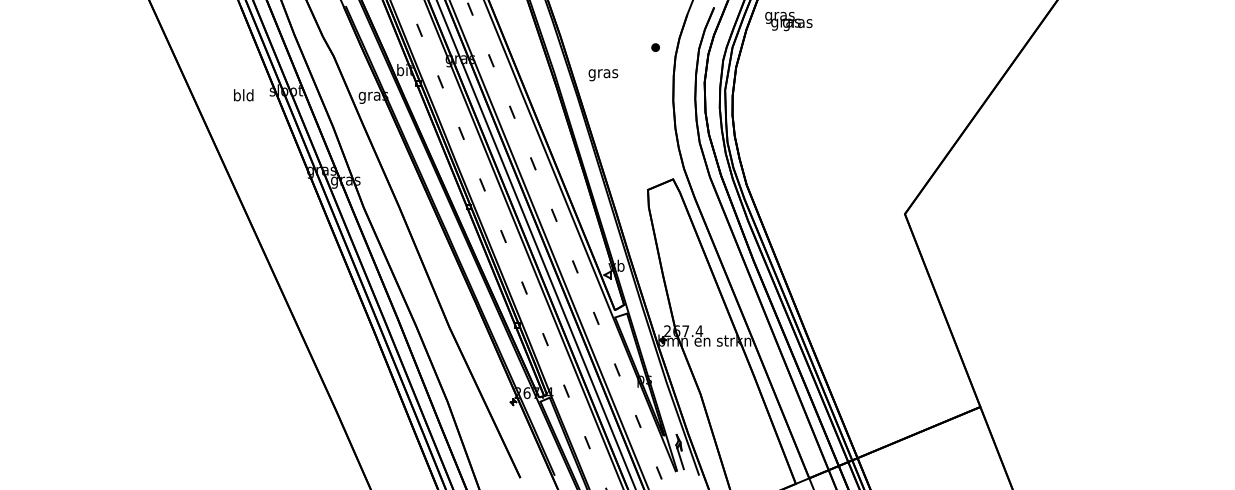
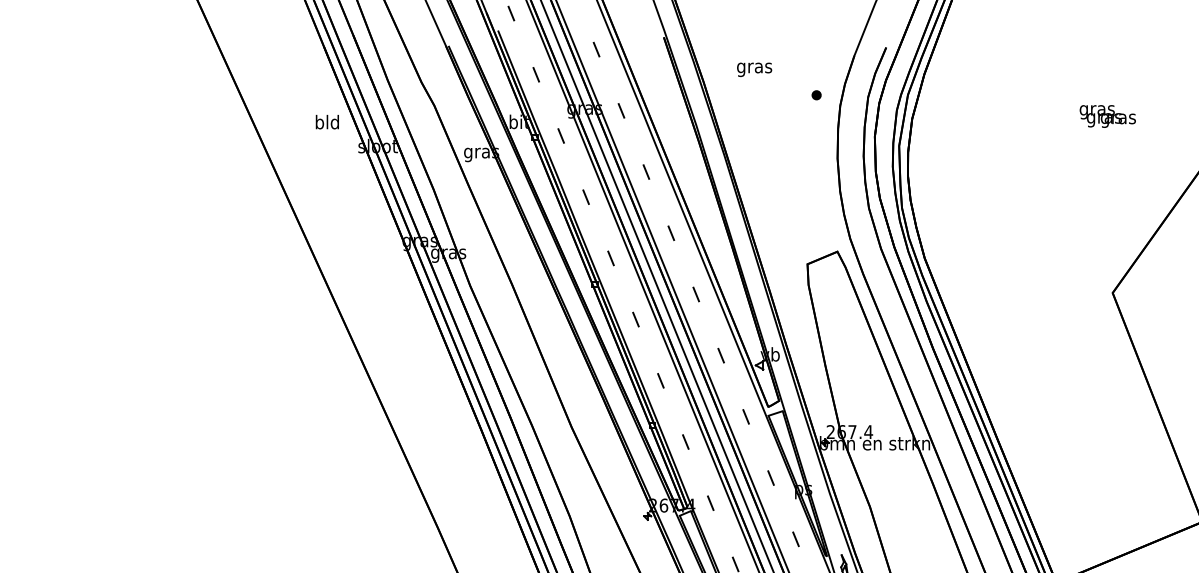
text: (788, 21) -> (1107, 116), moved
text: (603, 75) -> (754, 70), moved
text: (243, 95) -> (327, 122), moved

